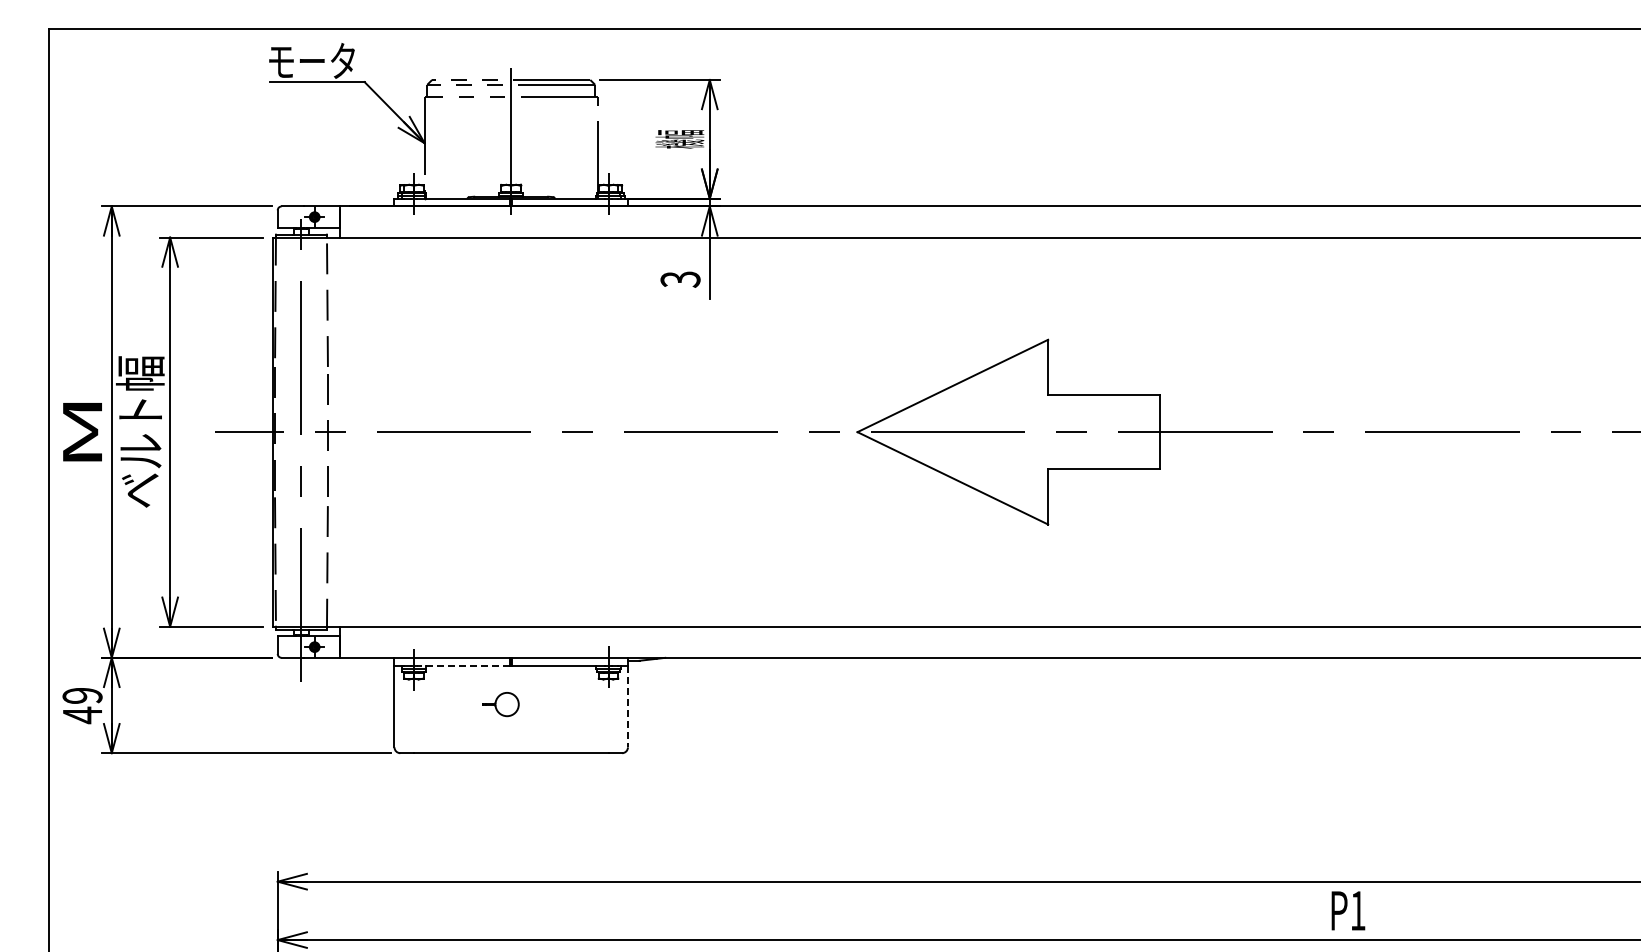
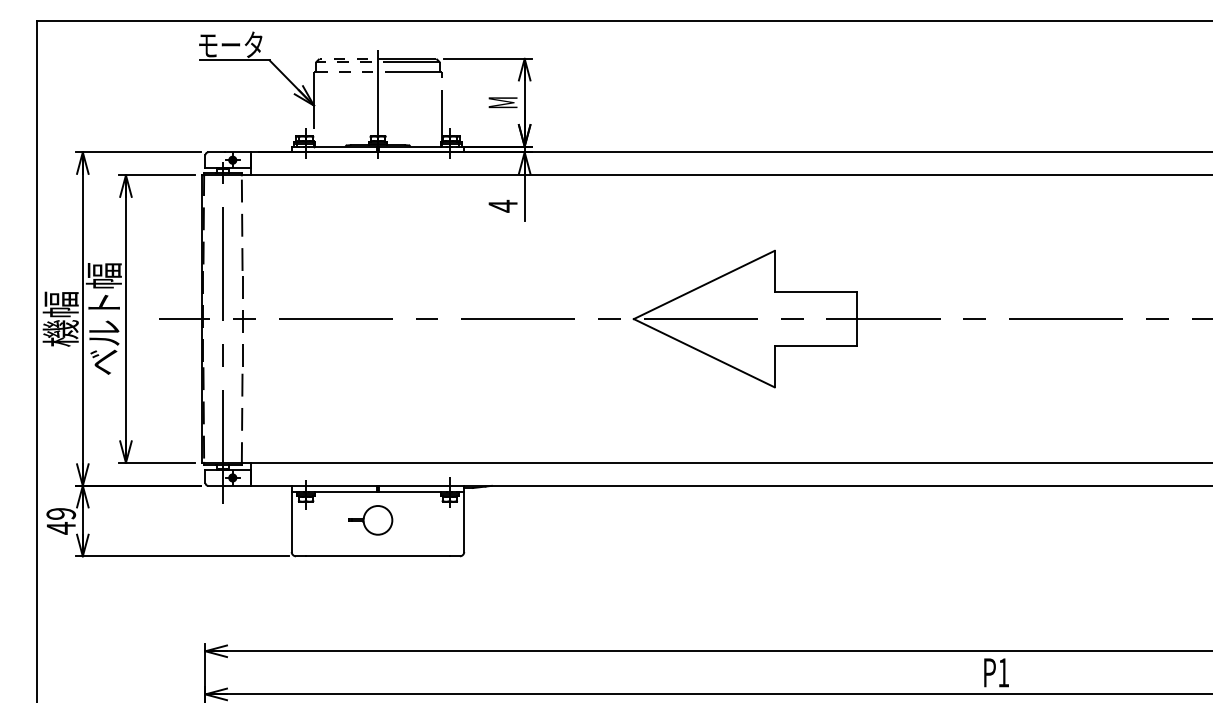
text: (679, 139) -> (502, 102), 機幅 -> M
text: (680, 279) -> (503, 206), 3 -> 4
text: (81, 432) -> (60, 319), M -> 機幅
line: (463, 665) -> (342, 491), dashed -> solid
part: (500, 704) -> (370, 520), size x1.67
line: (627, 706) -> (463, 521), dashed -> solid

